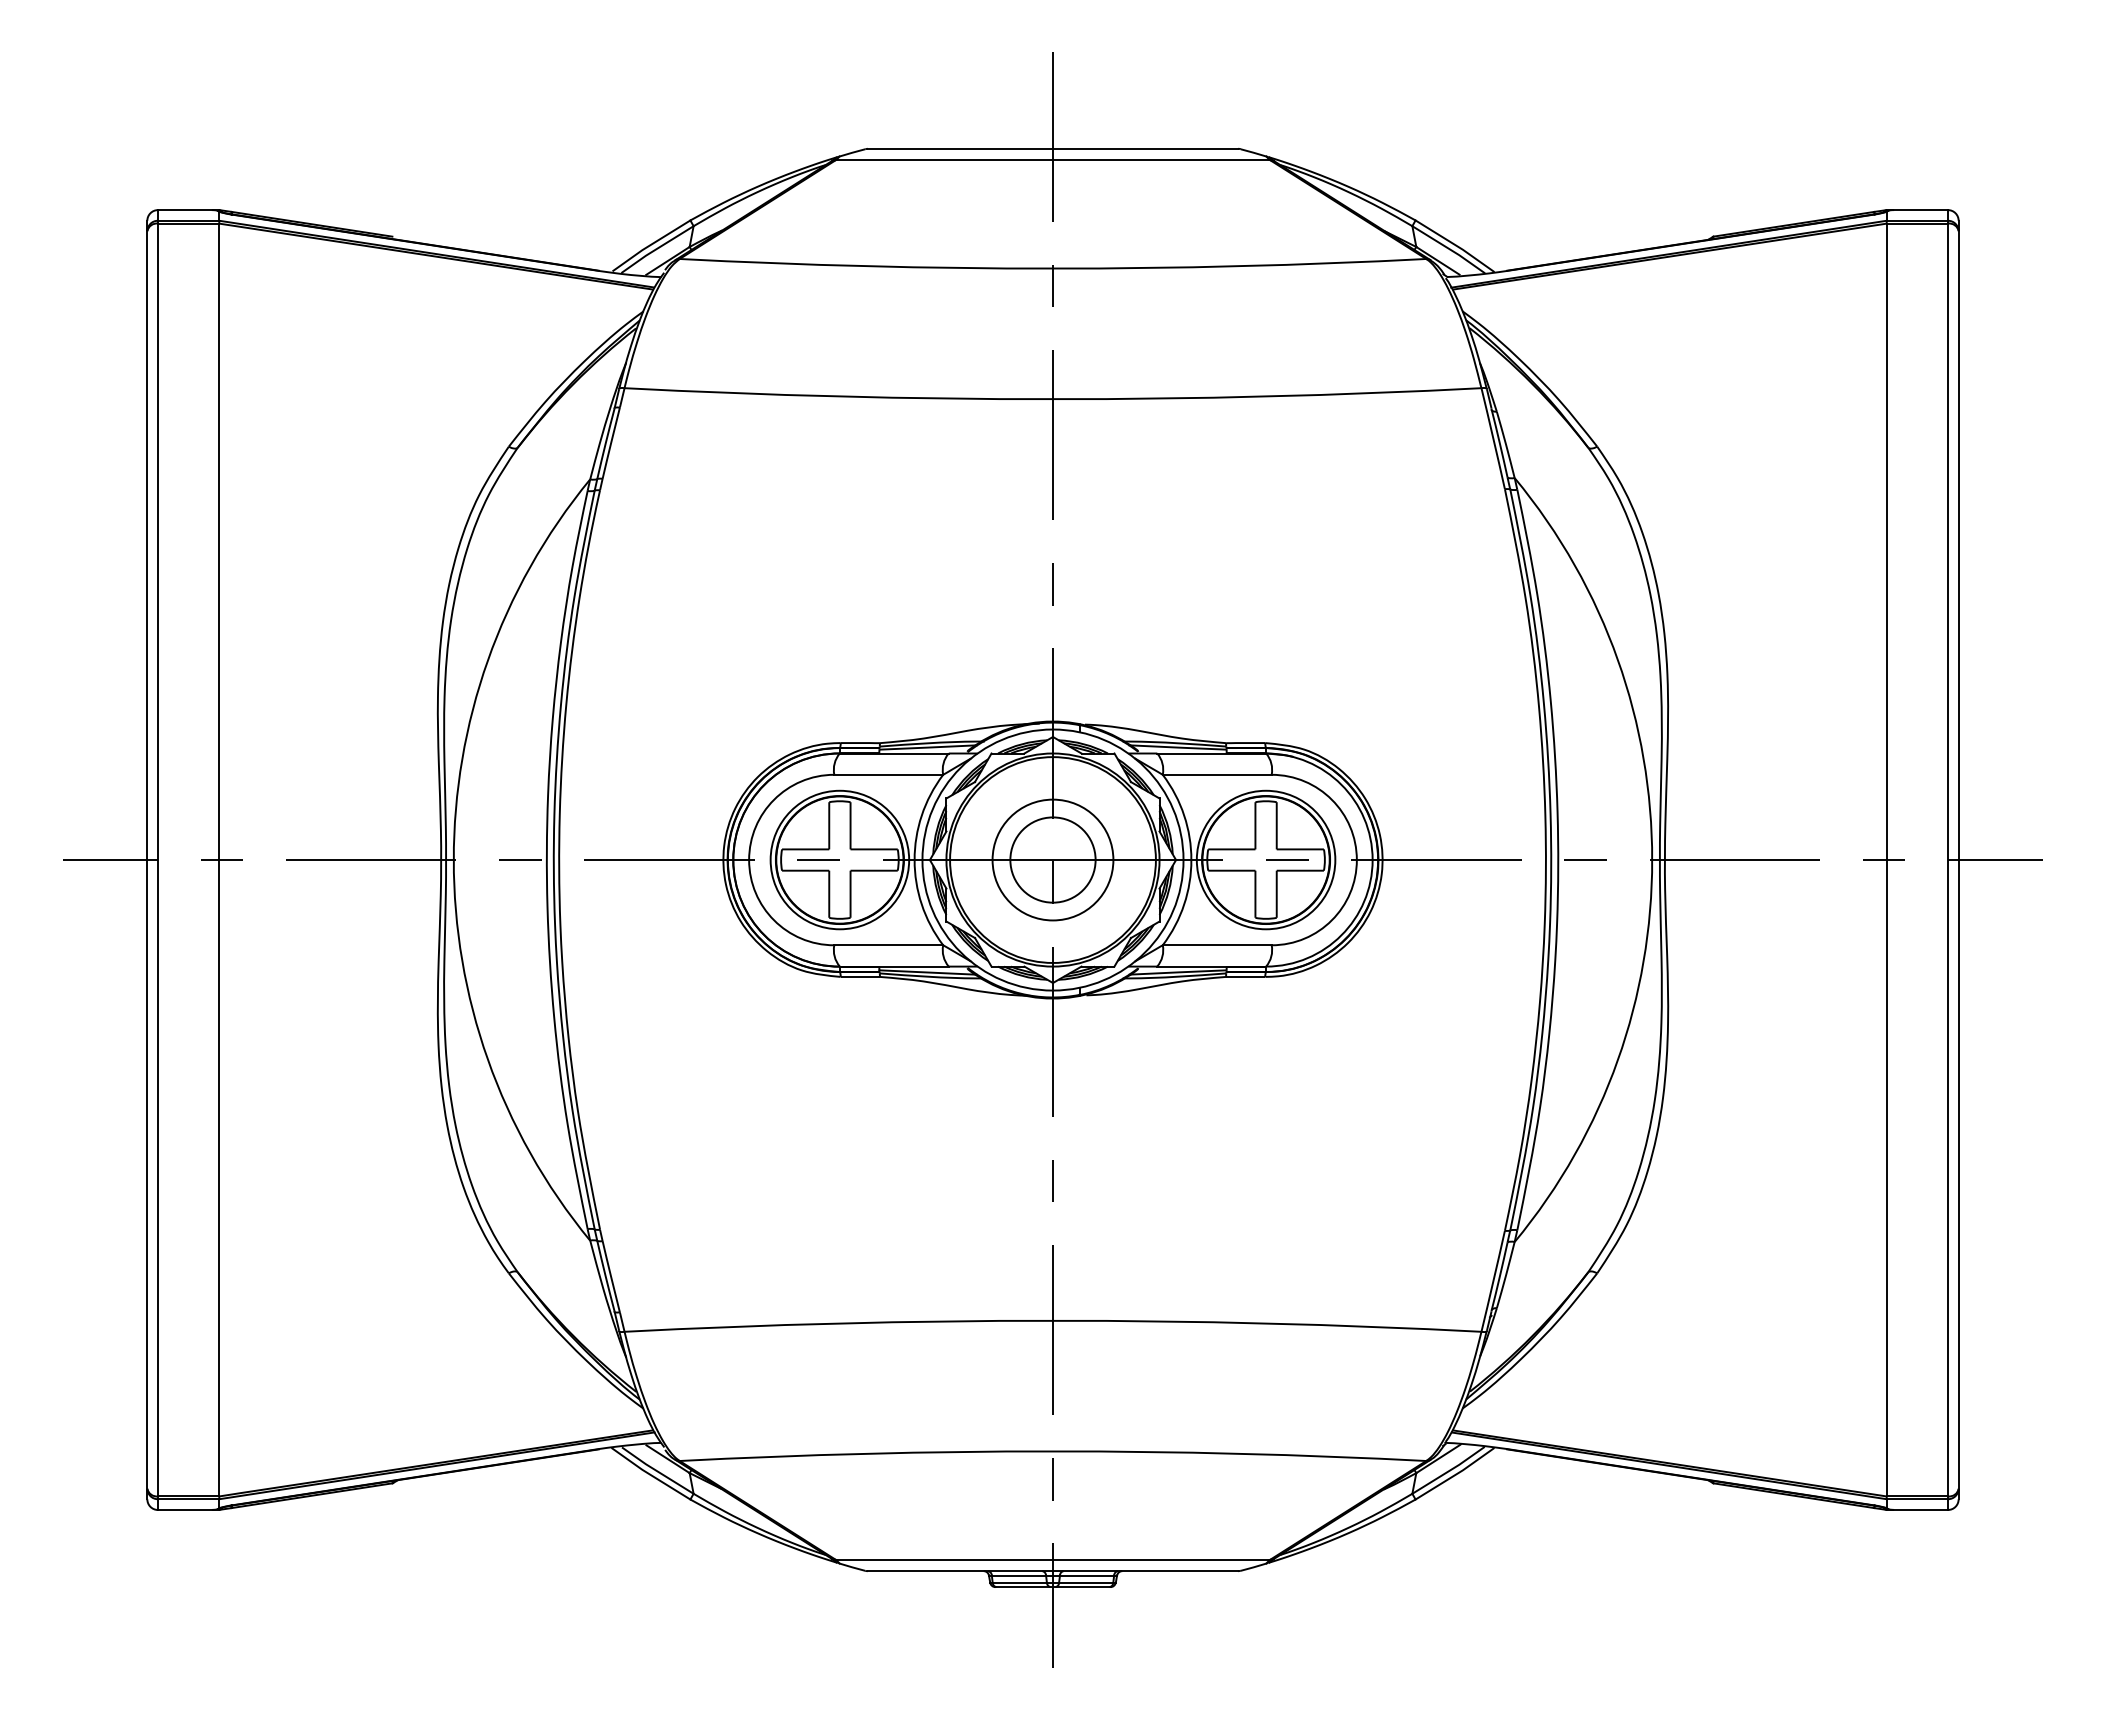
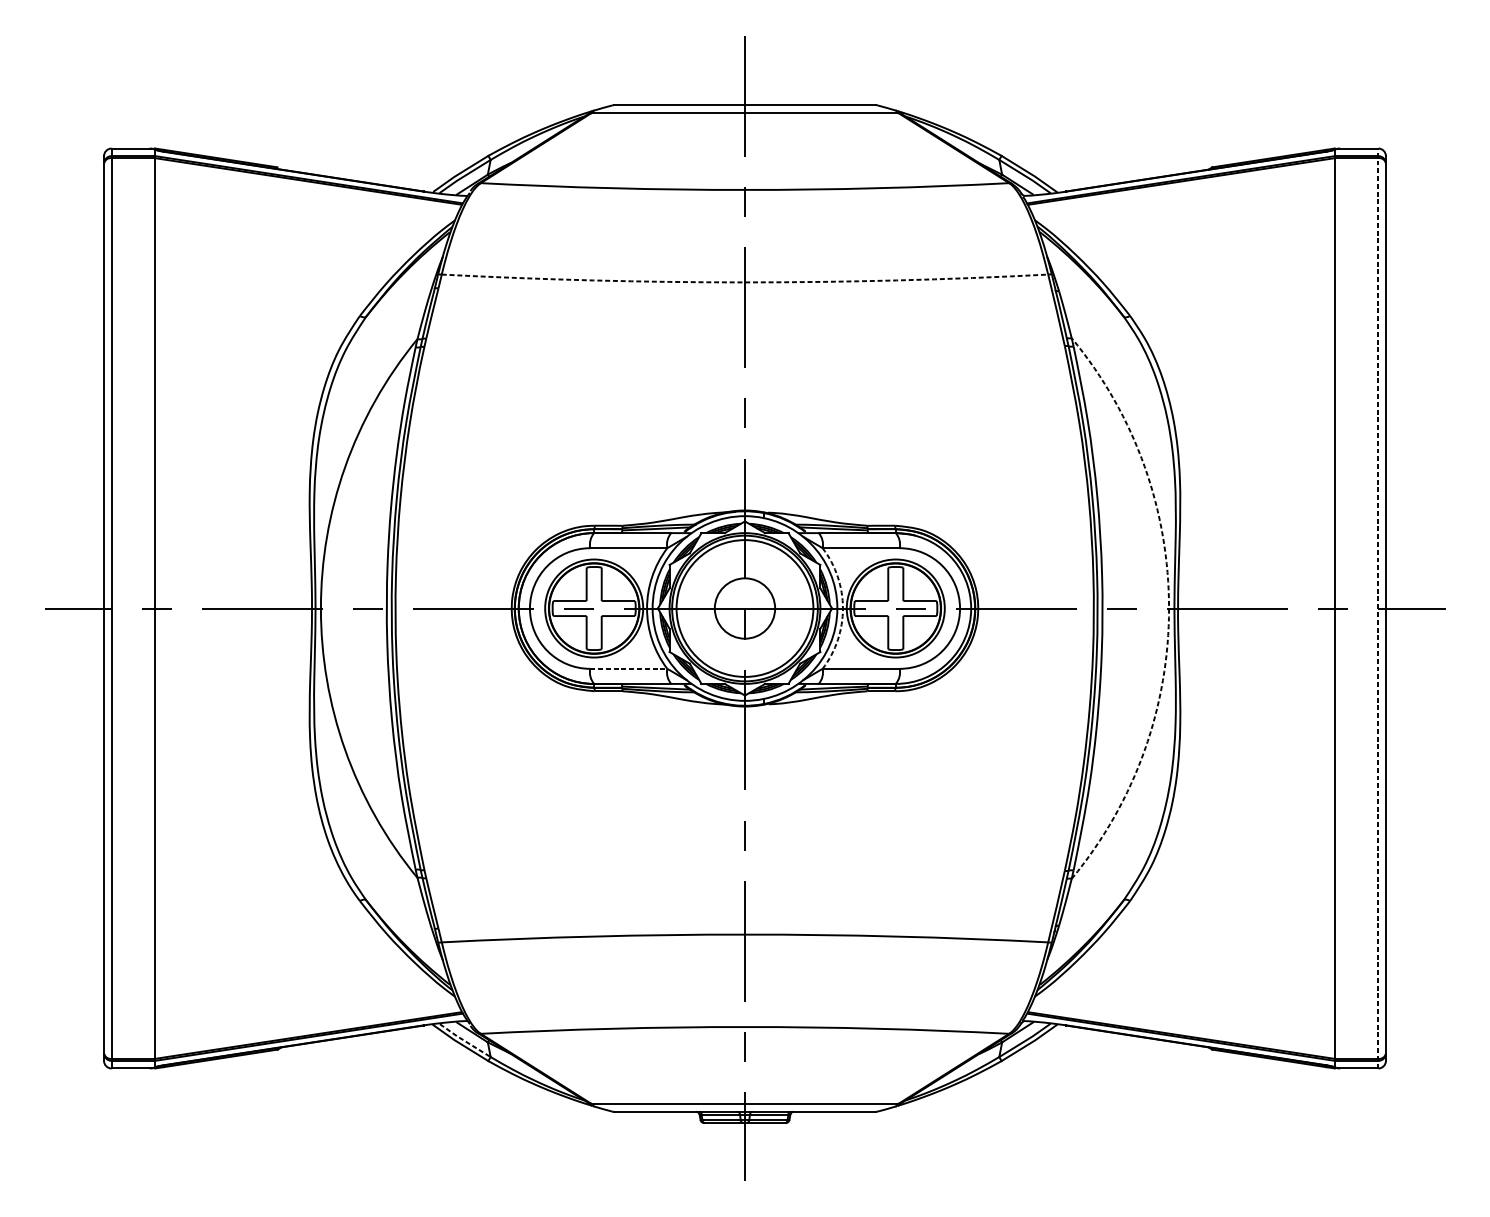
arc: (1052, 399) -> (744, 282), solid -> dashed
circle: (1052, 859) -> (744, 608), size x1.6
arc: (1191, 860) -> (843, 608), solid -> dashed
arc: (1652, 860) -> (1169, 608), solid -> dashed
line: (1947, 860) -> (1378, 608), solid -> dashed
line: (889, 945) -> (629, 669), solid -> dashed
line: (656, 1471) -> (464, 1041), solid -> dashed

